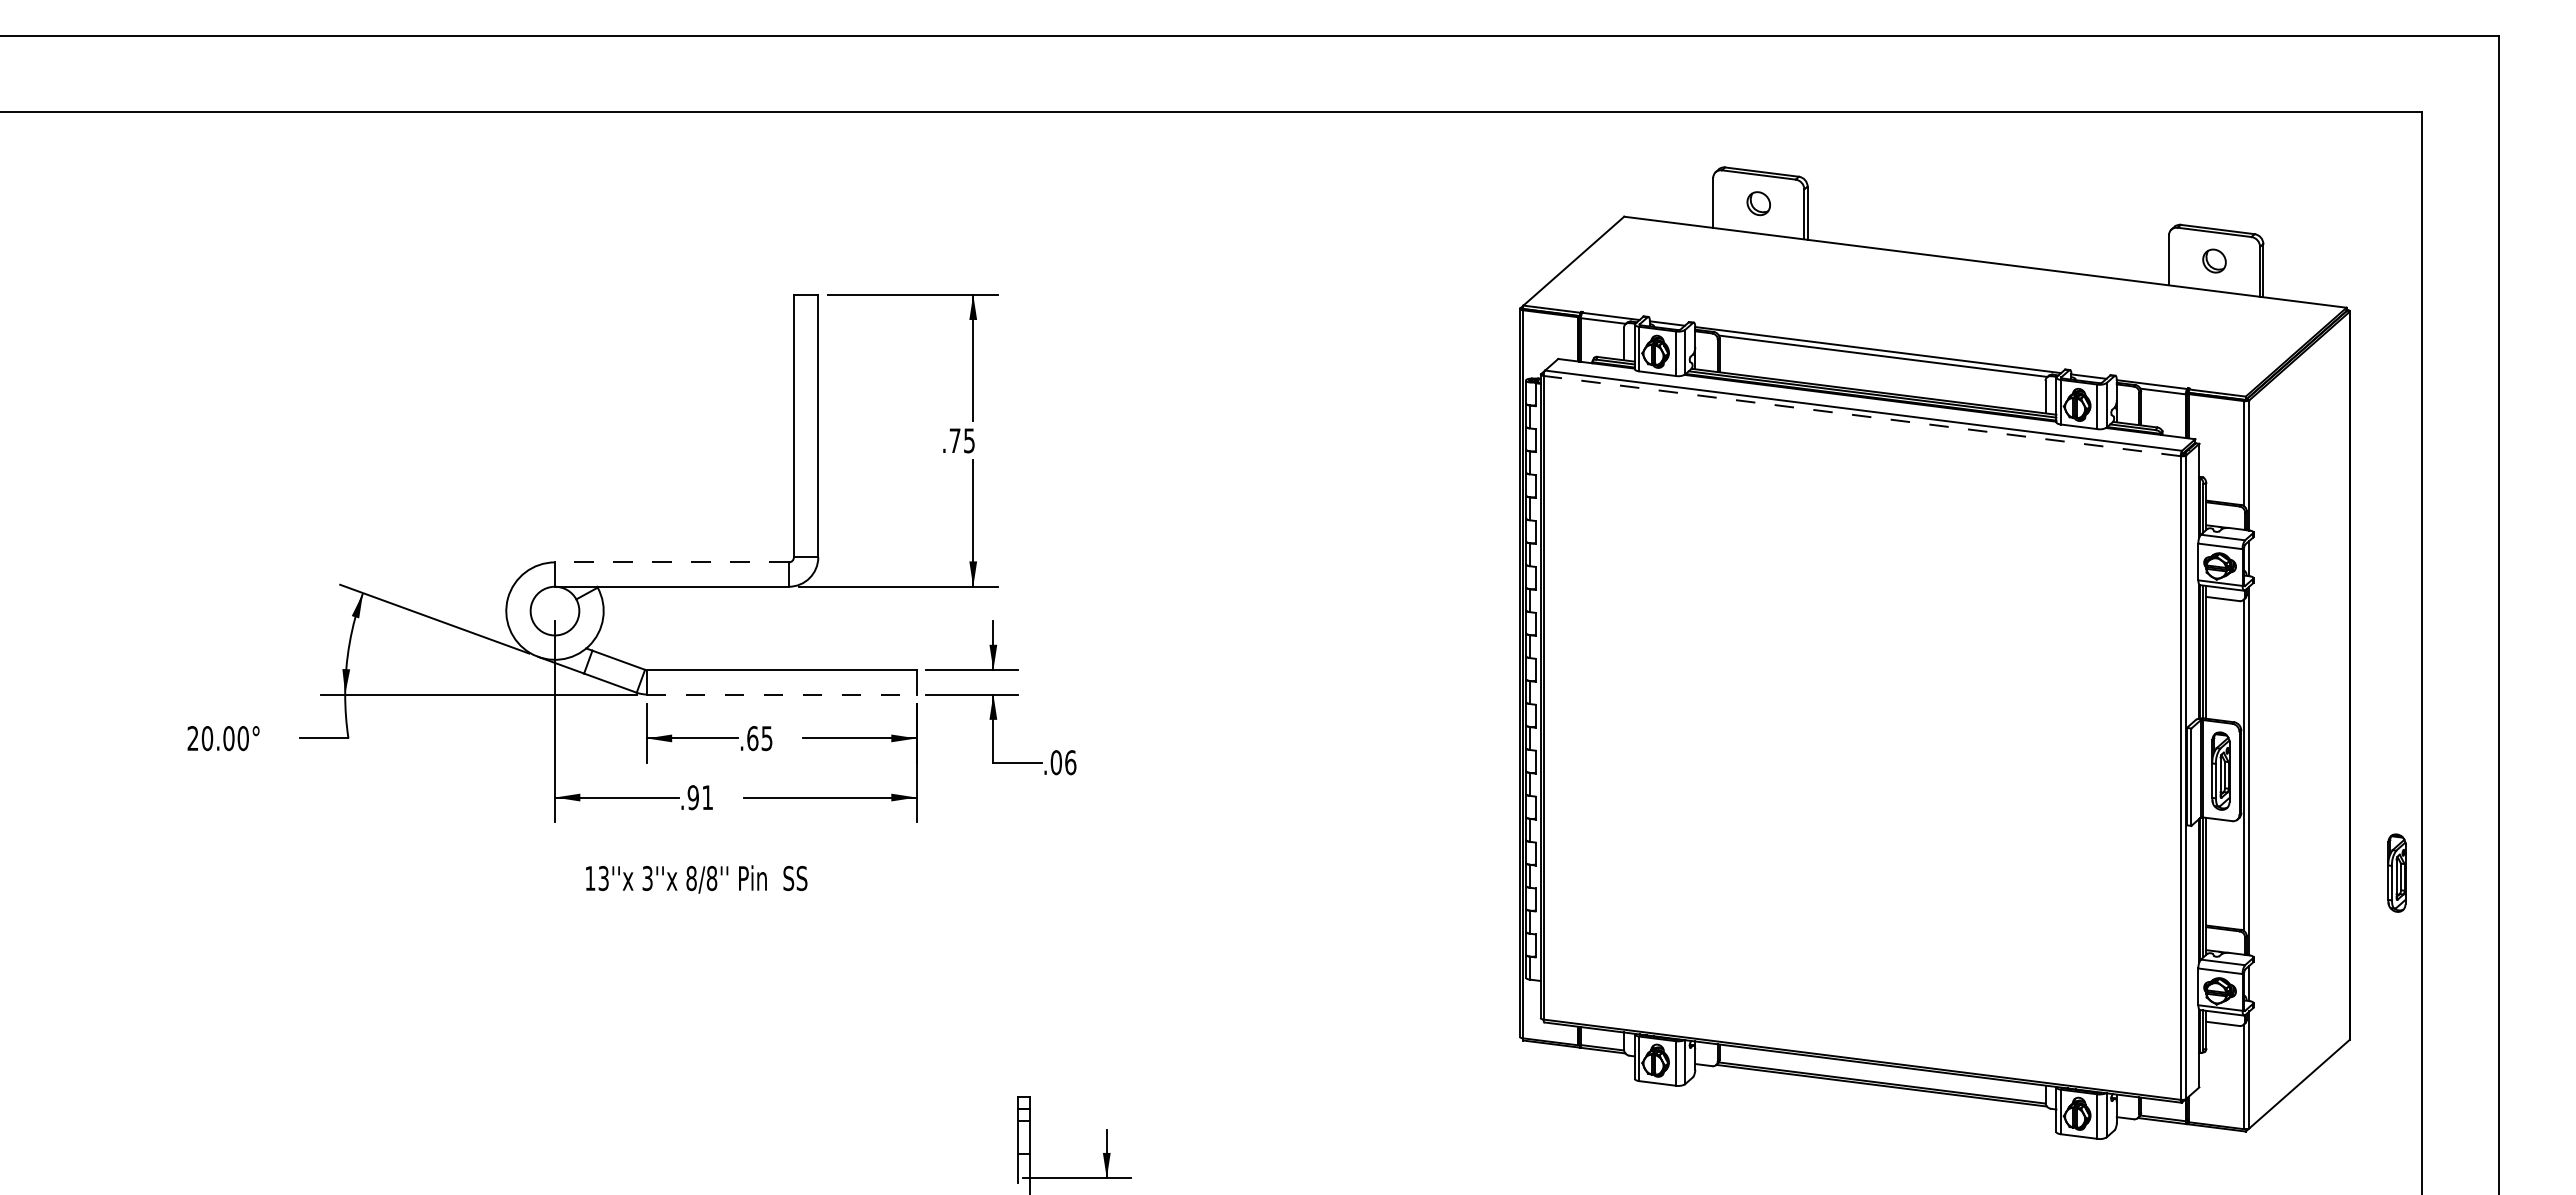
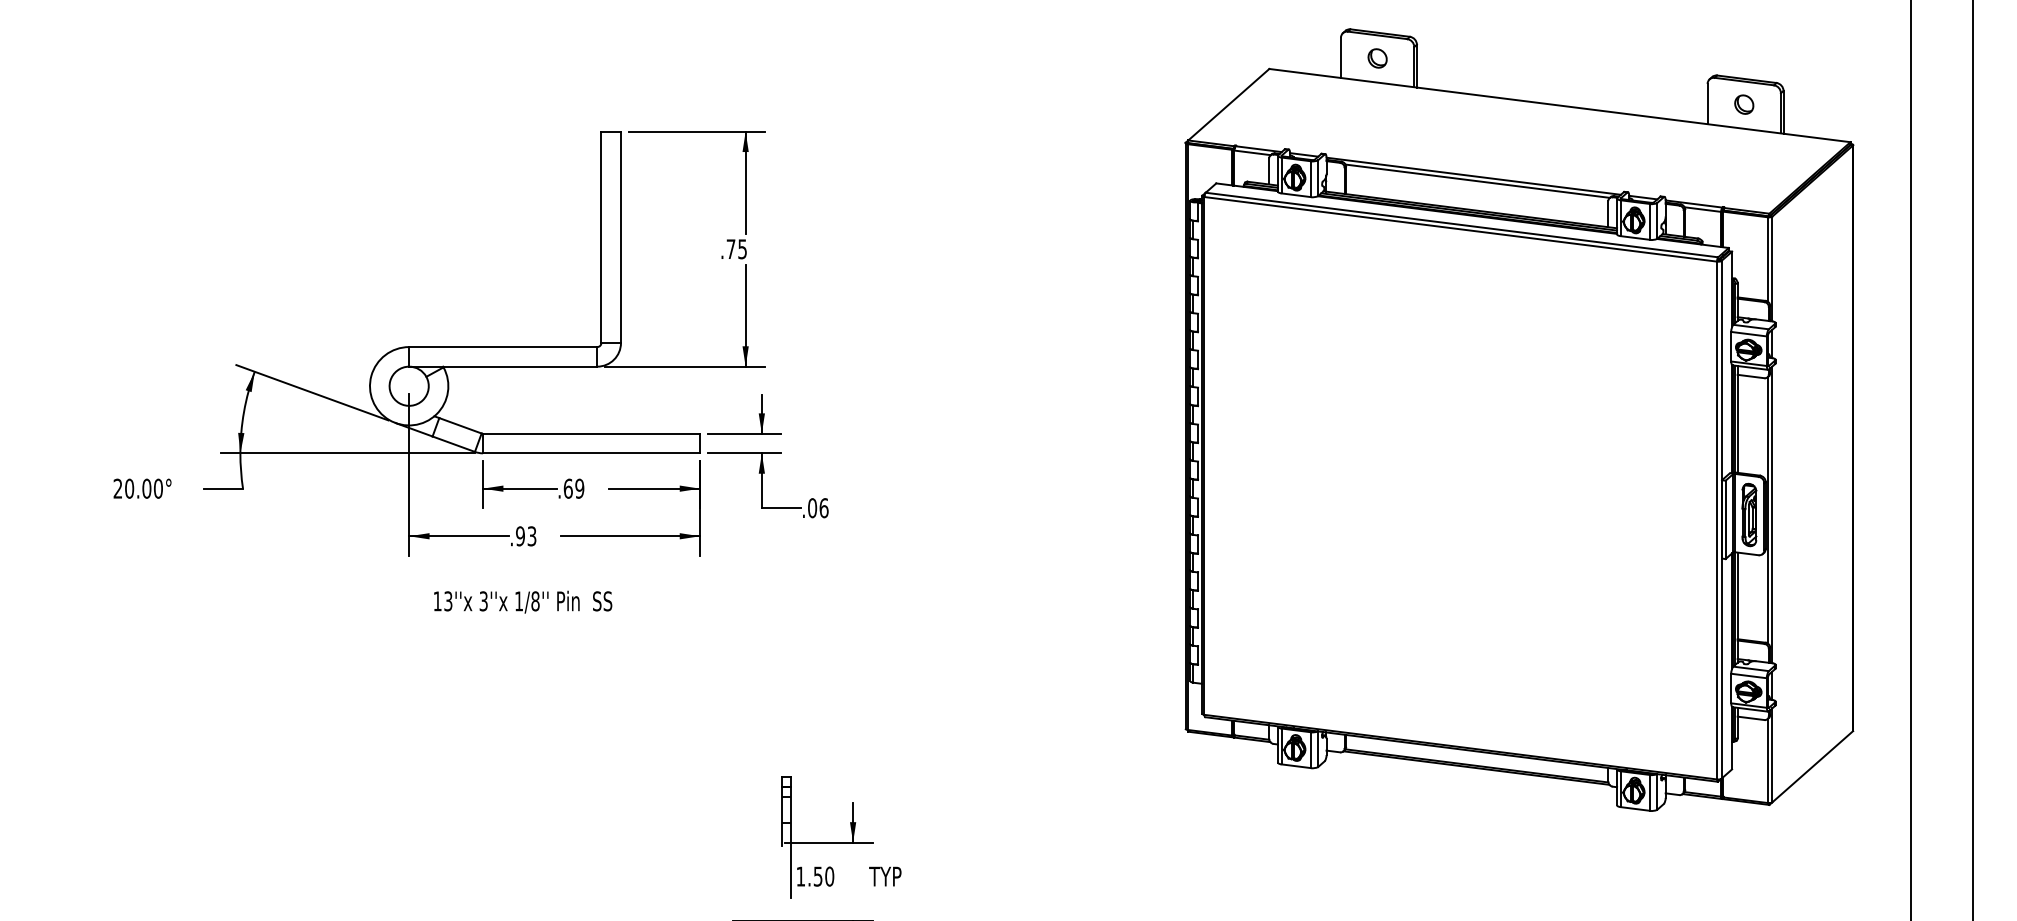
line: (1861, 416) -> (1460, 229), dashed -> solid
line: (671, 562) -> (502, 347), dashed -> solid
line: (781, 694) -> (591, 453), dashed -> solid
text: (766, 738) -> (579, 488), .65 -> .69
text: (707, 797) -> (531, 536), .91 -> .93
part: (2396, 872) -> (1890, 596), removed
text: (691, 878) -> (519, 601), 8/8'' -> 1/8''

